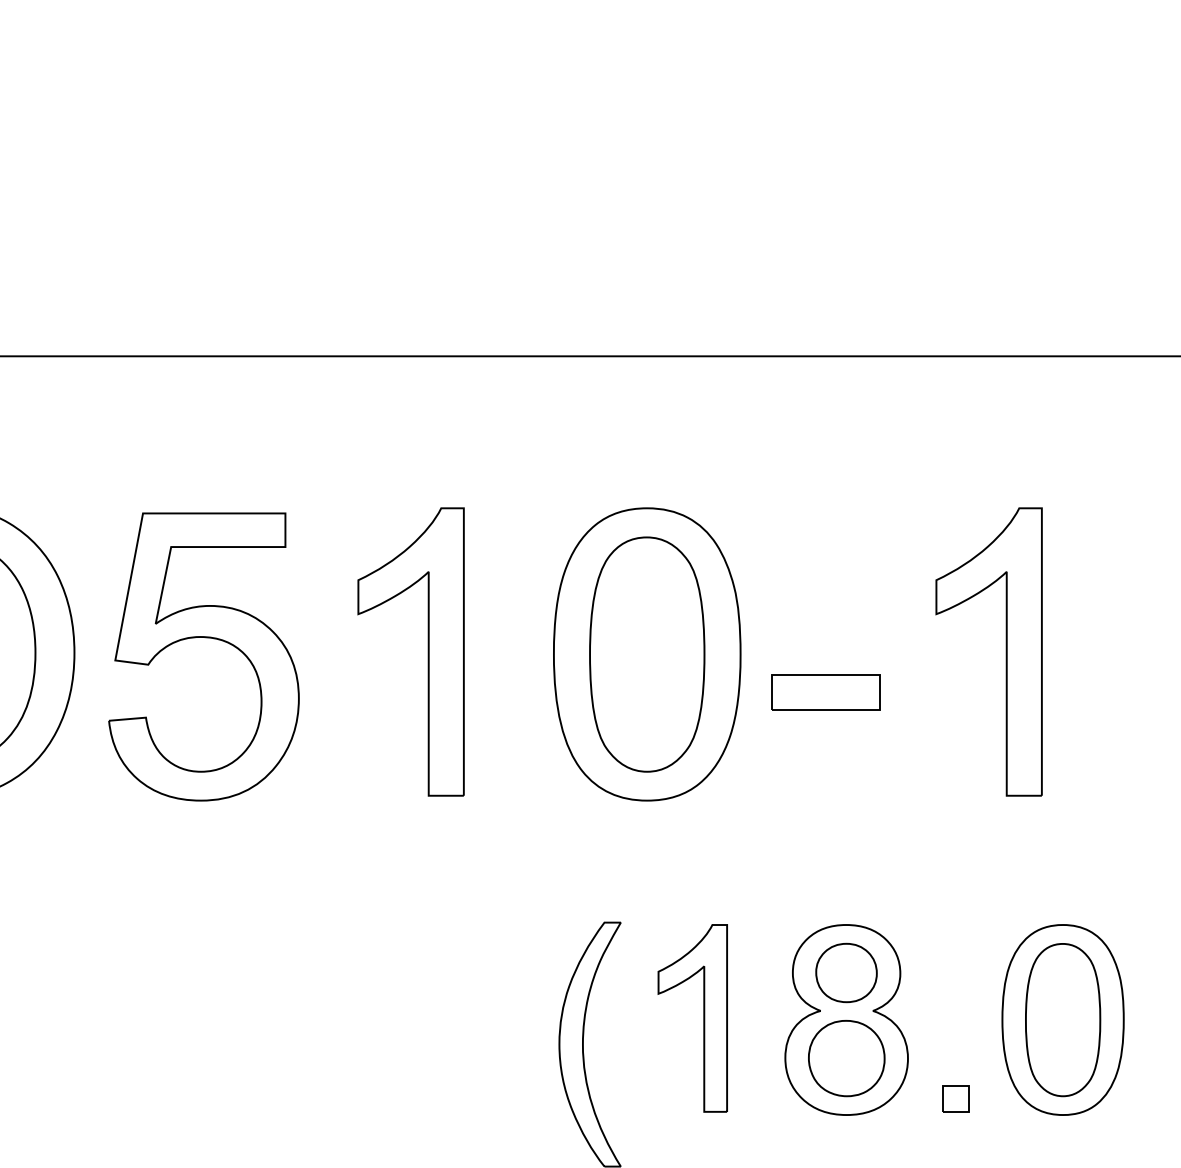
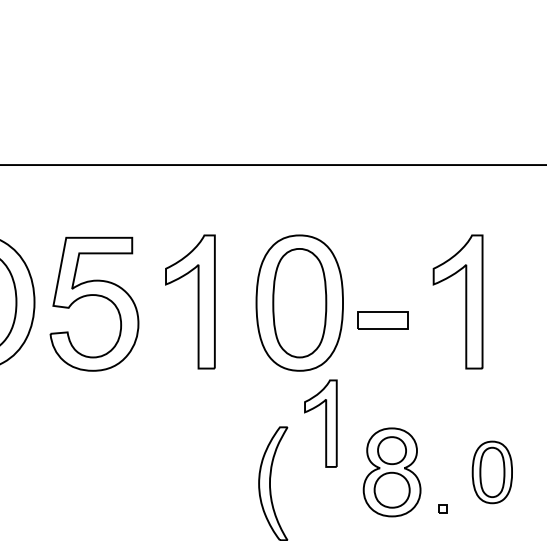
part: (691, 1018) -> (320, 423), moved
part: (1063, 1020) -> (492, 472), size x0.7
part: (955, 1097) -> (442, 508), size x0.6

